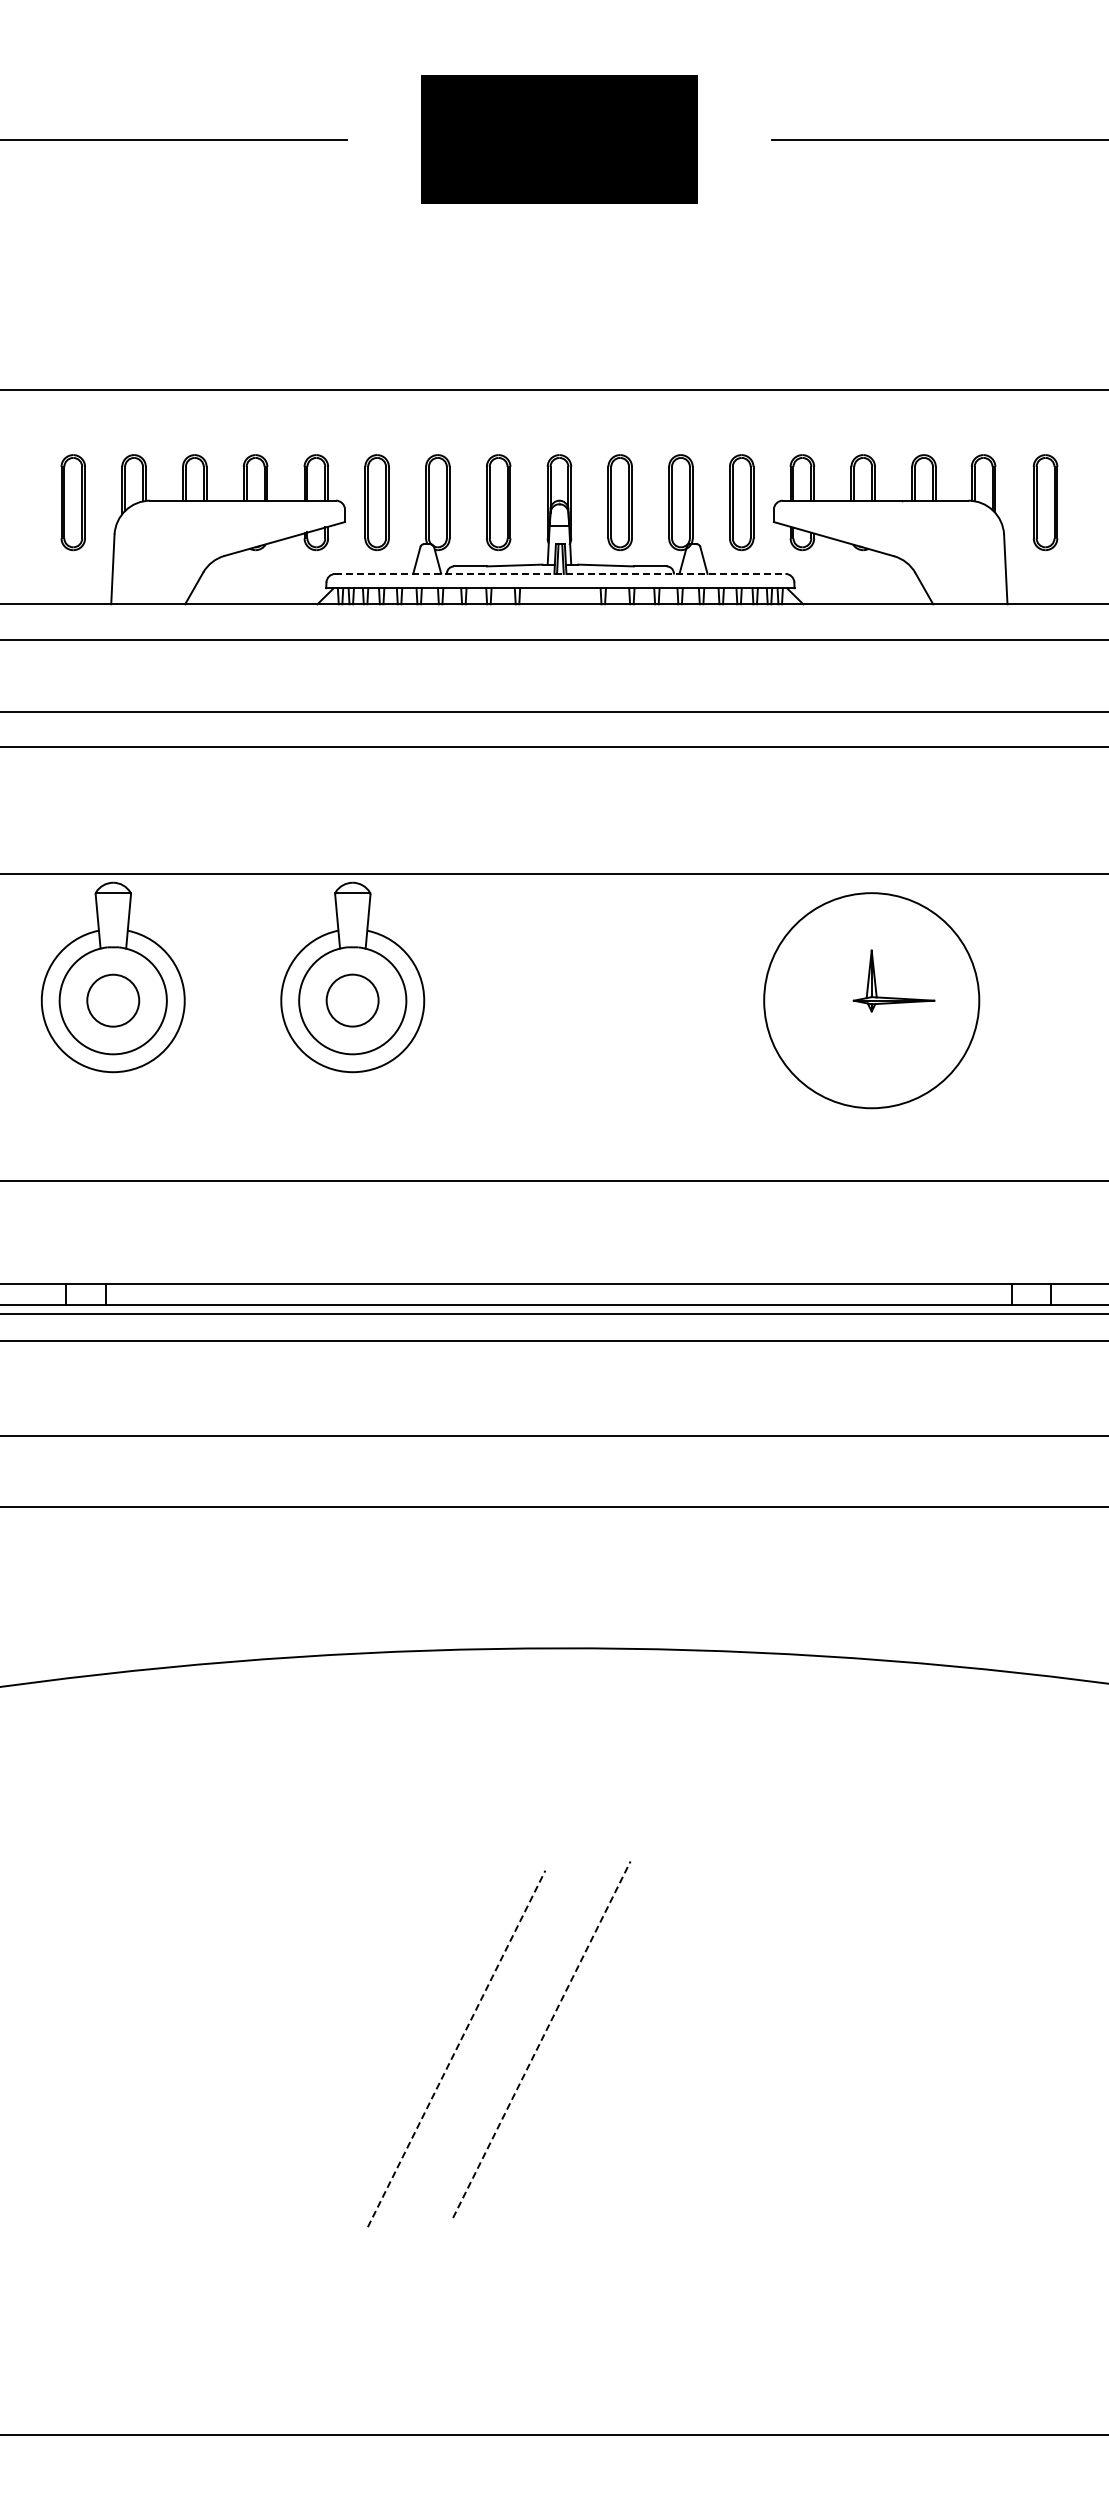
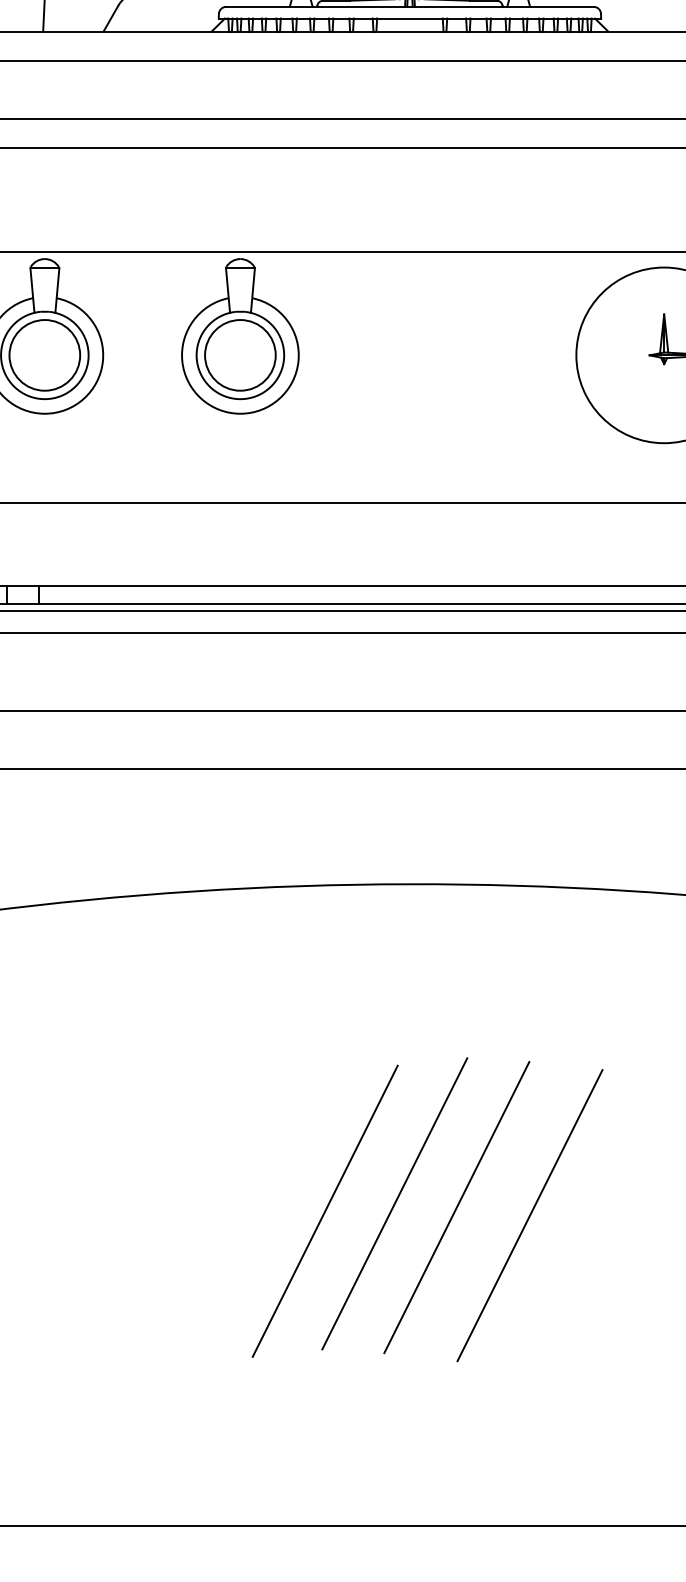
line: (560, 573) -> (410, 6), dashed -> solid
circle: (112, 1000) -> (44, 355), size x1.67
circle: (352, 1000) -> (240, 355), size x1.67
line: (542, 2039) -> (395, 1203), dashed -> solid
line: (617, 2044) -> (456, 1207), added
line: (456, 2048) -> (325, 1211), dashed -> solid
line: (707, 2053) -> (530, 1215), added

